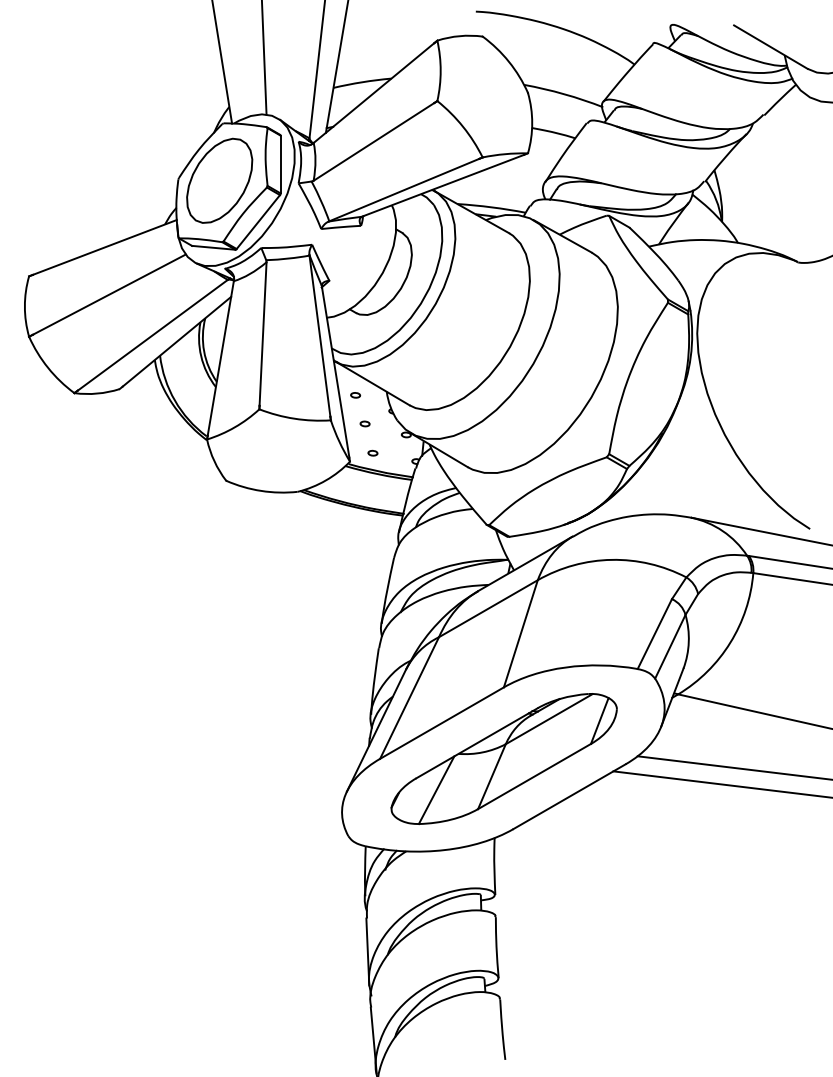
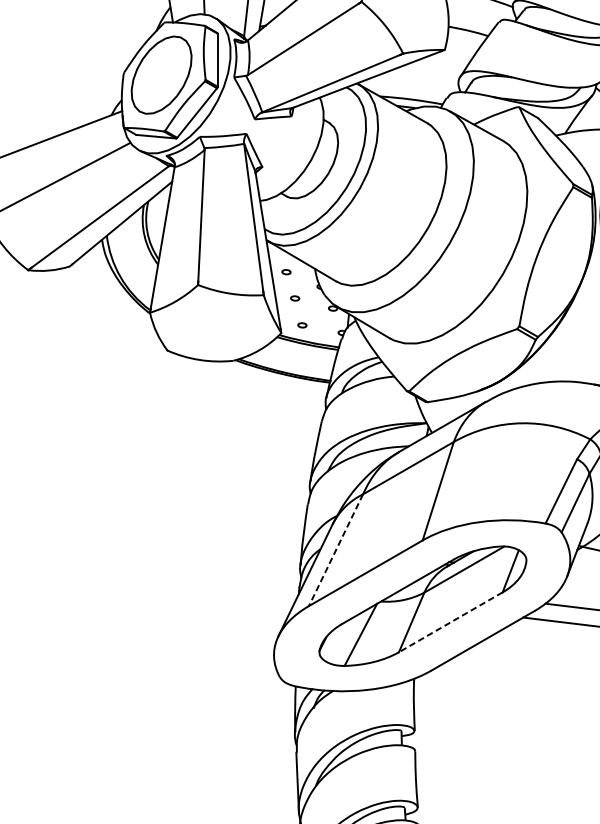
line: (409, 698) -> (335, 550), solid -> dashed
line: (534, 776) -> (450, 622), solid -> dashed

